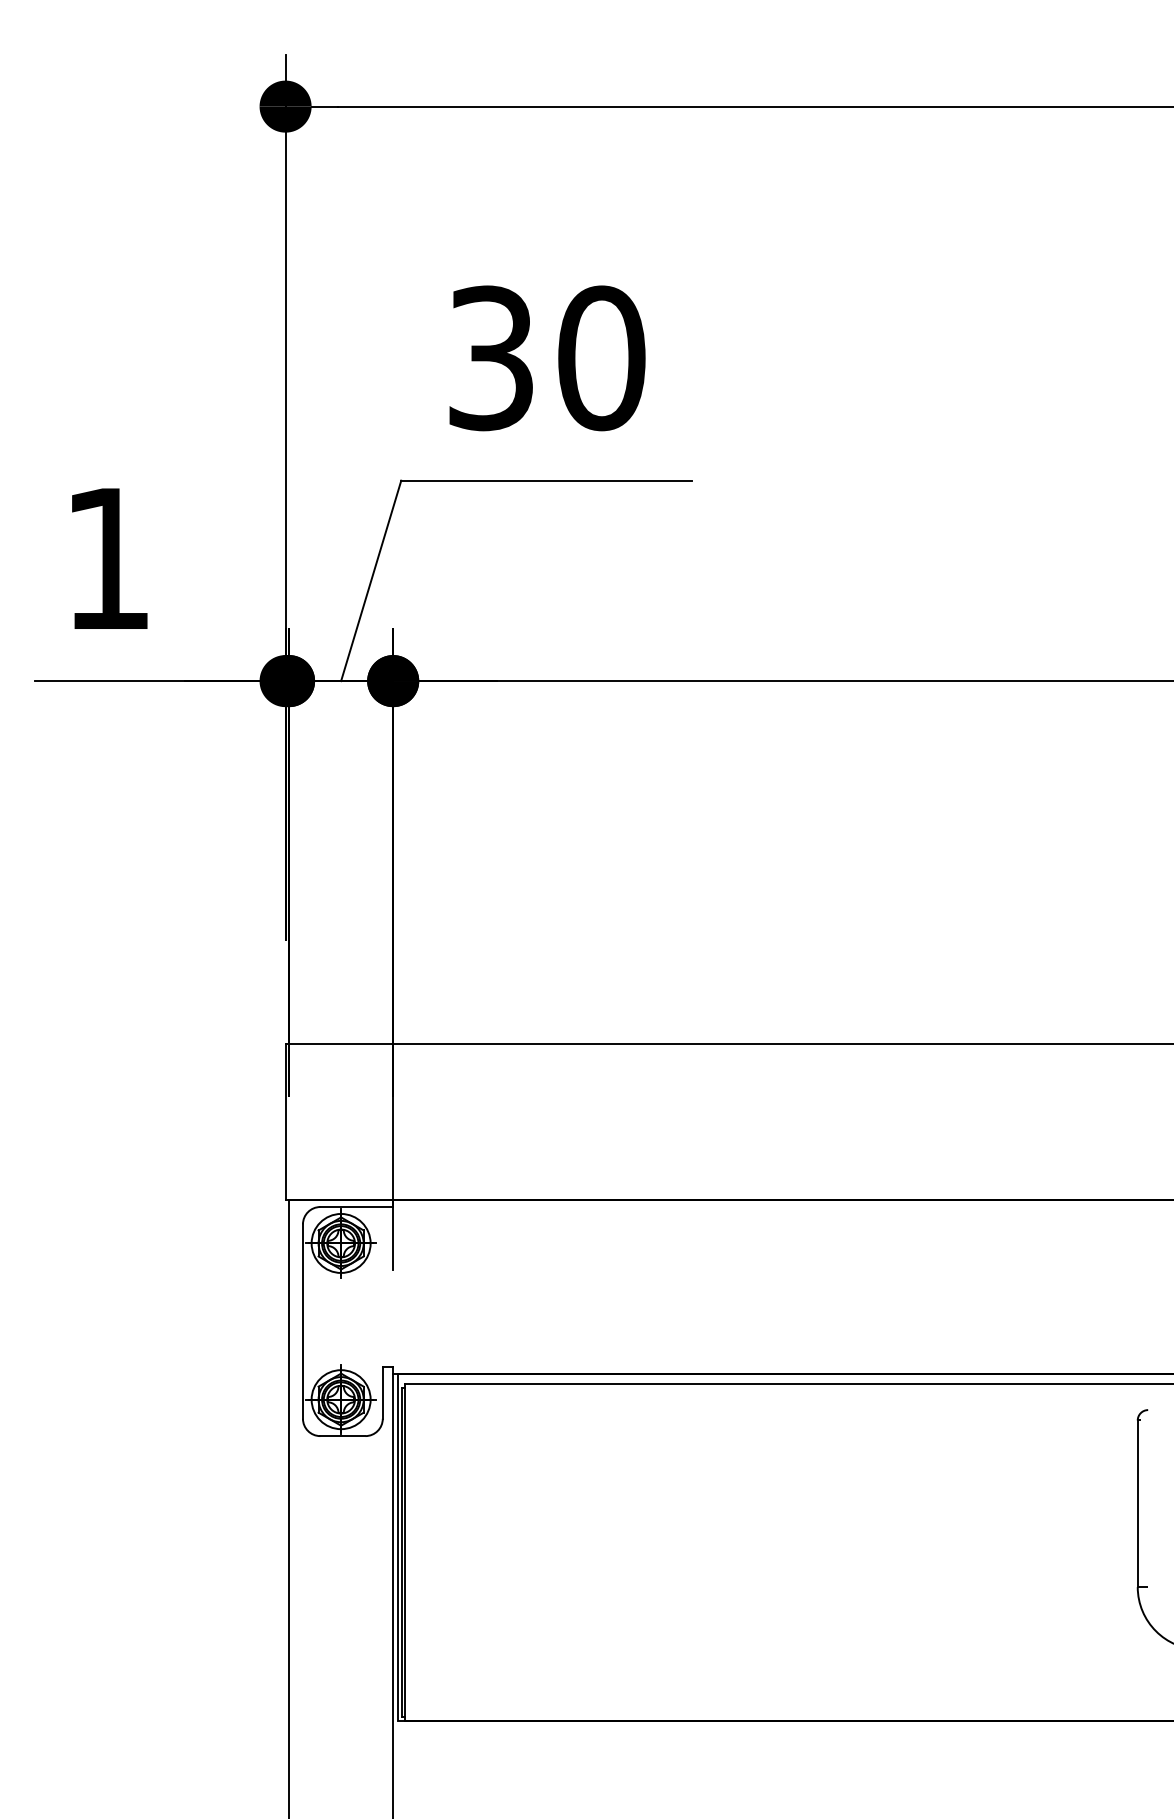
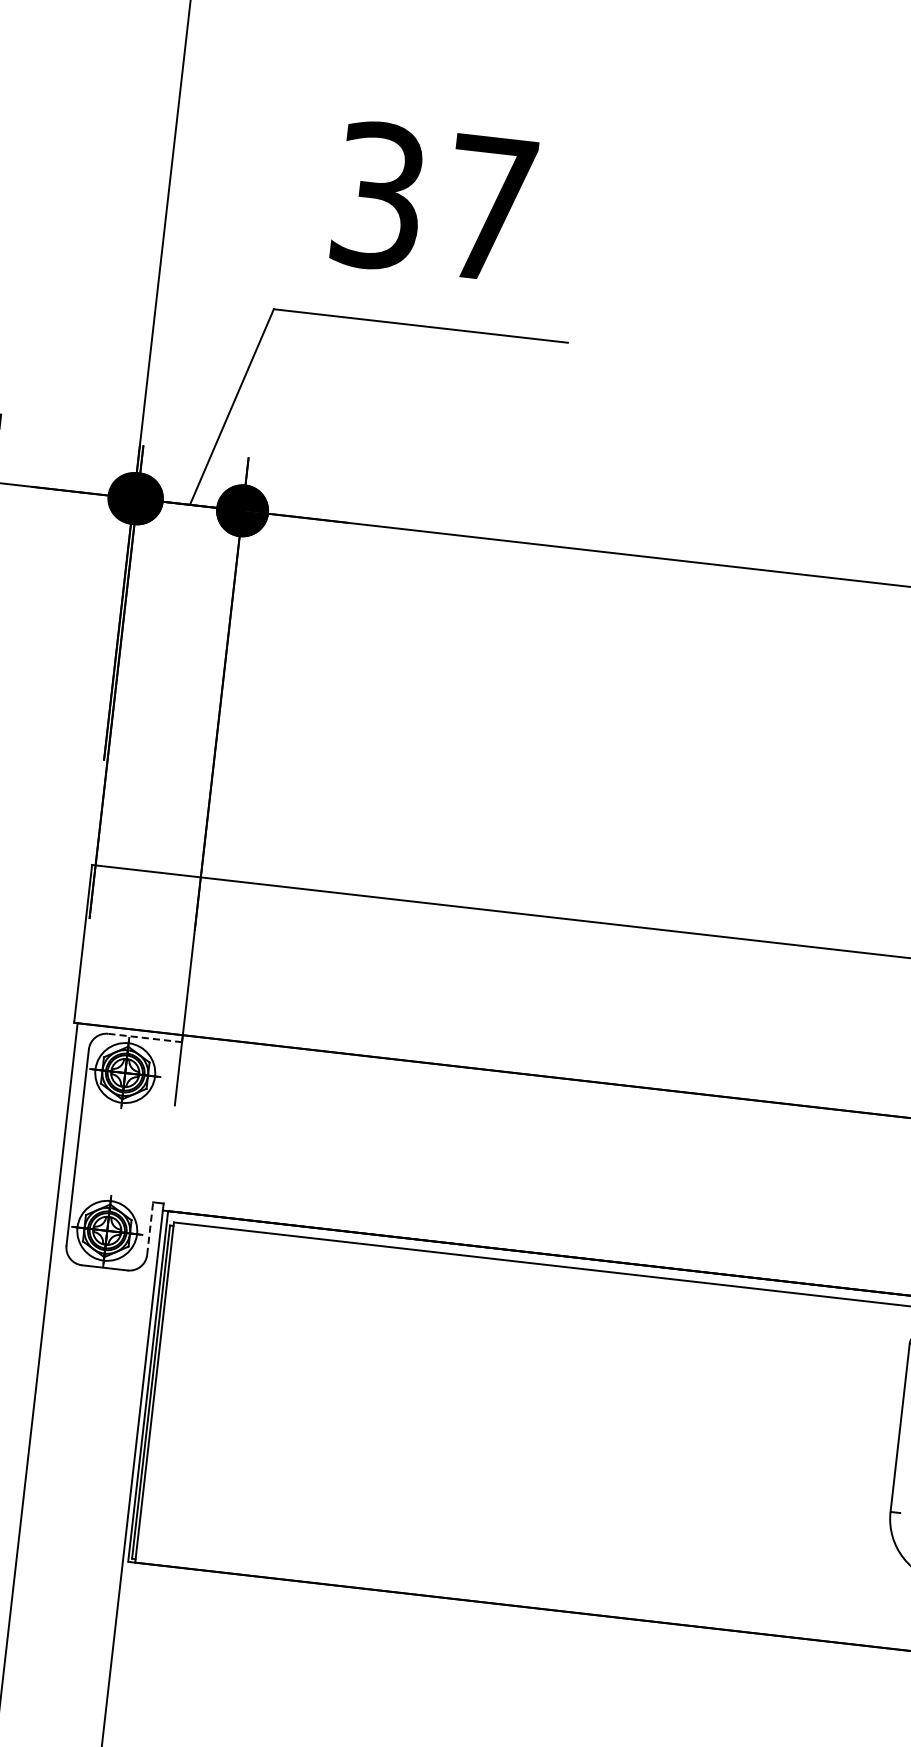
text: (601, 358) -> (490, 208), 30 -> 37
line: (357, 1207) -> (145, 1038), solid -> dashed
line: (382, 1392) -> (149, 1228), solid -> dashed

